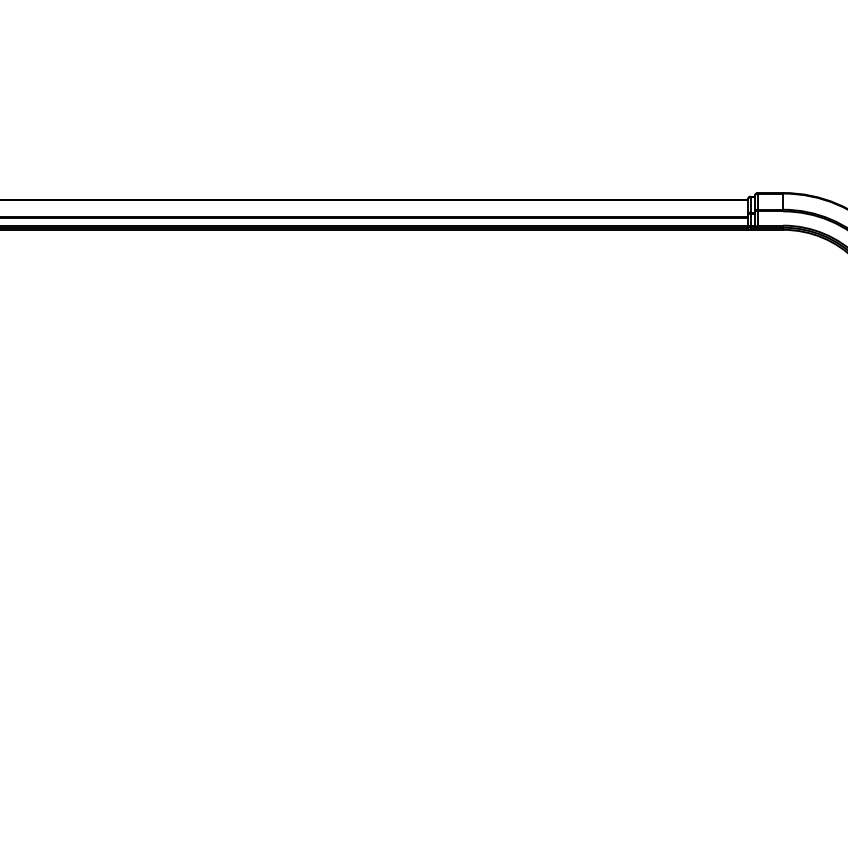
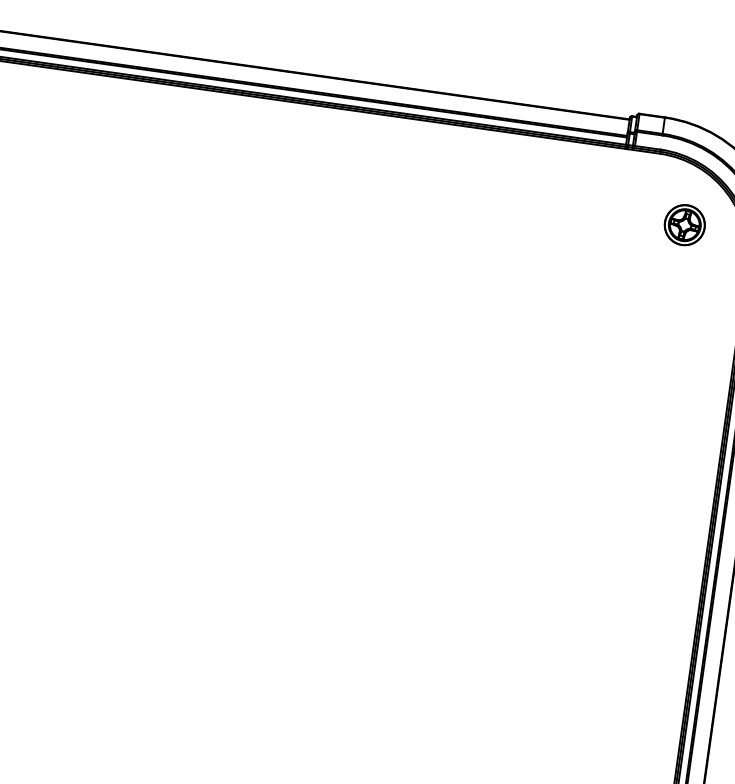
part: (817, 297) -> (684, 225), added

